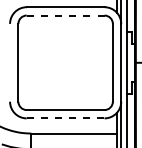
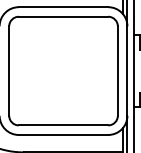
line: (65, 15) -> (63, 16), dashed -> solid
line: (65, 118) -> (63, 135), dashed -> solid

